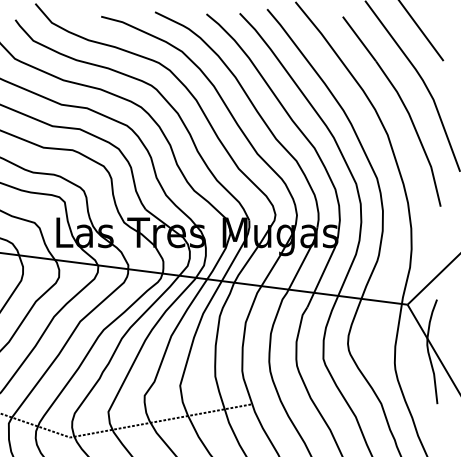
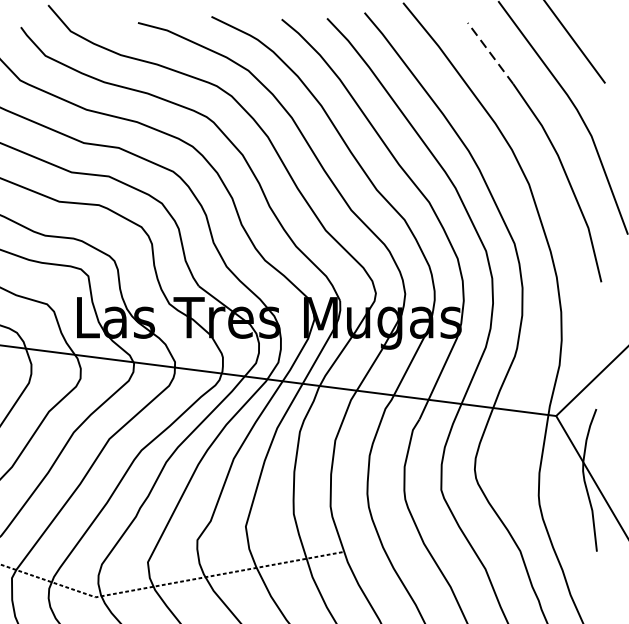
line: (359, 39) -> (490, 54), solid -> dashed

